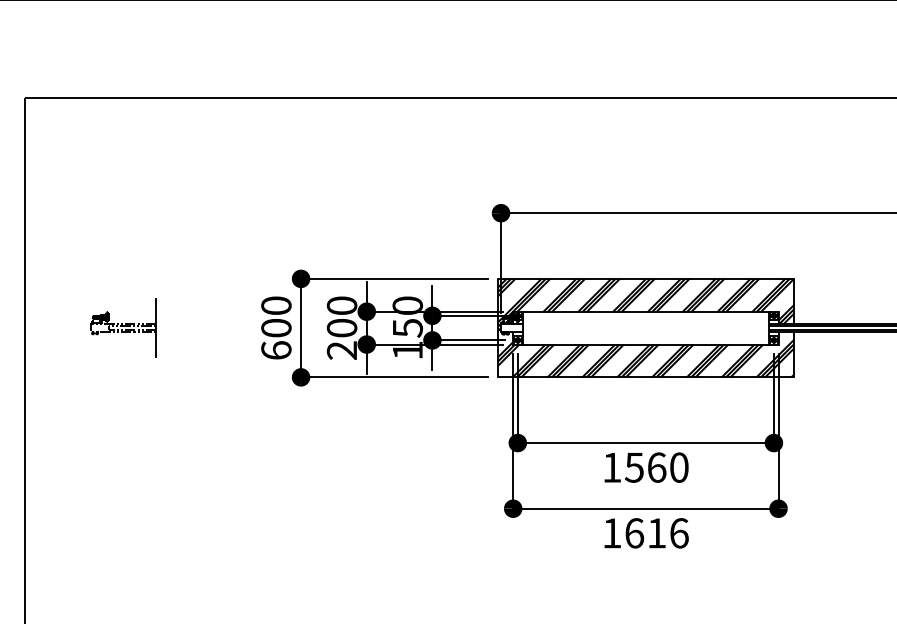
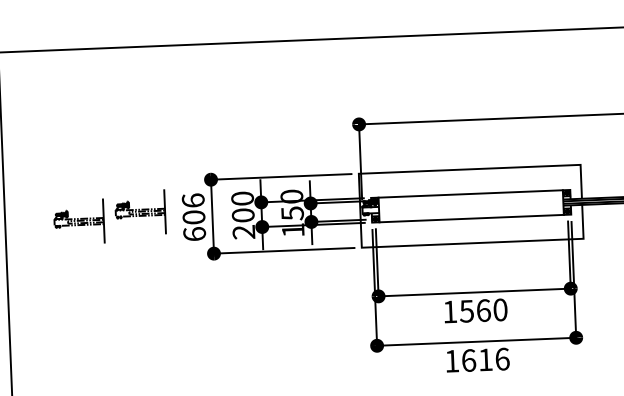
text: (276, 305) -> (193, 200), 600 -> 606
part: (205, 318) -> (140, 212), added
hatch: (645, 327) -> (470, 205), removed

